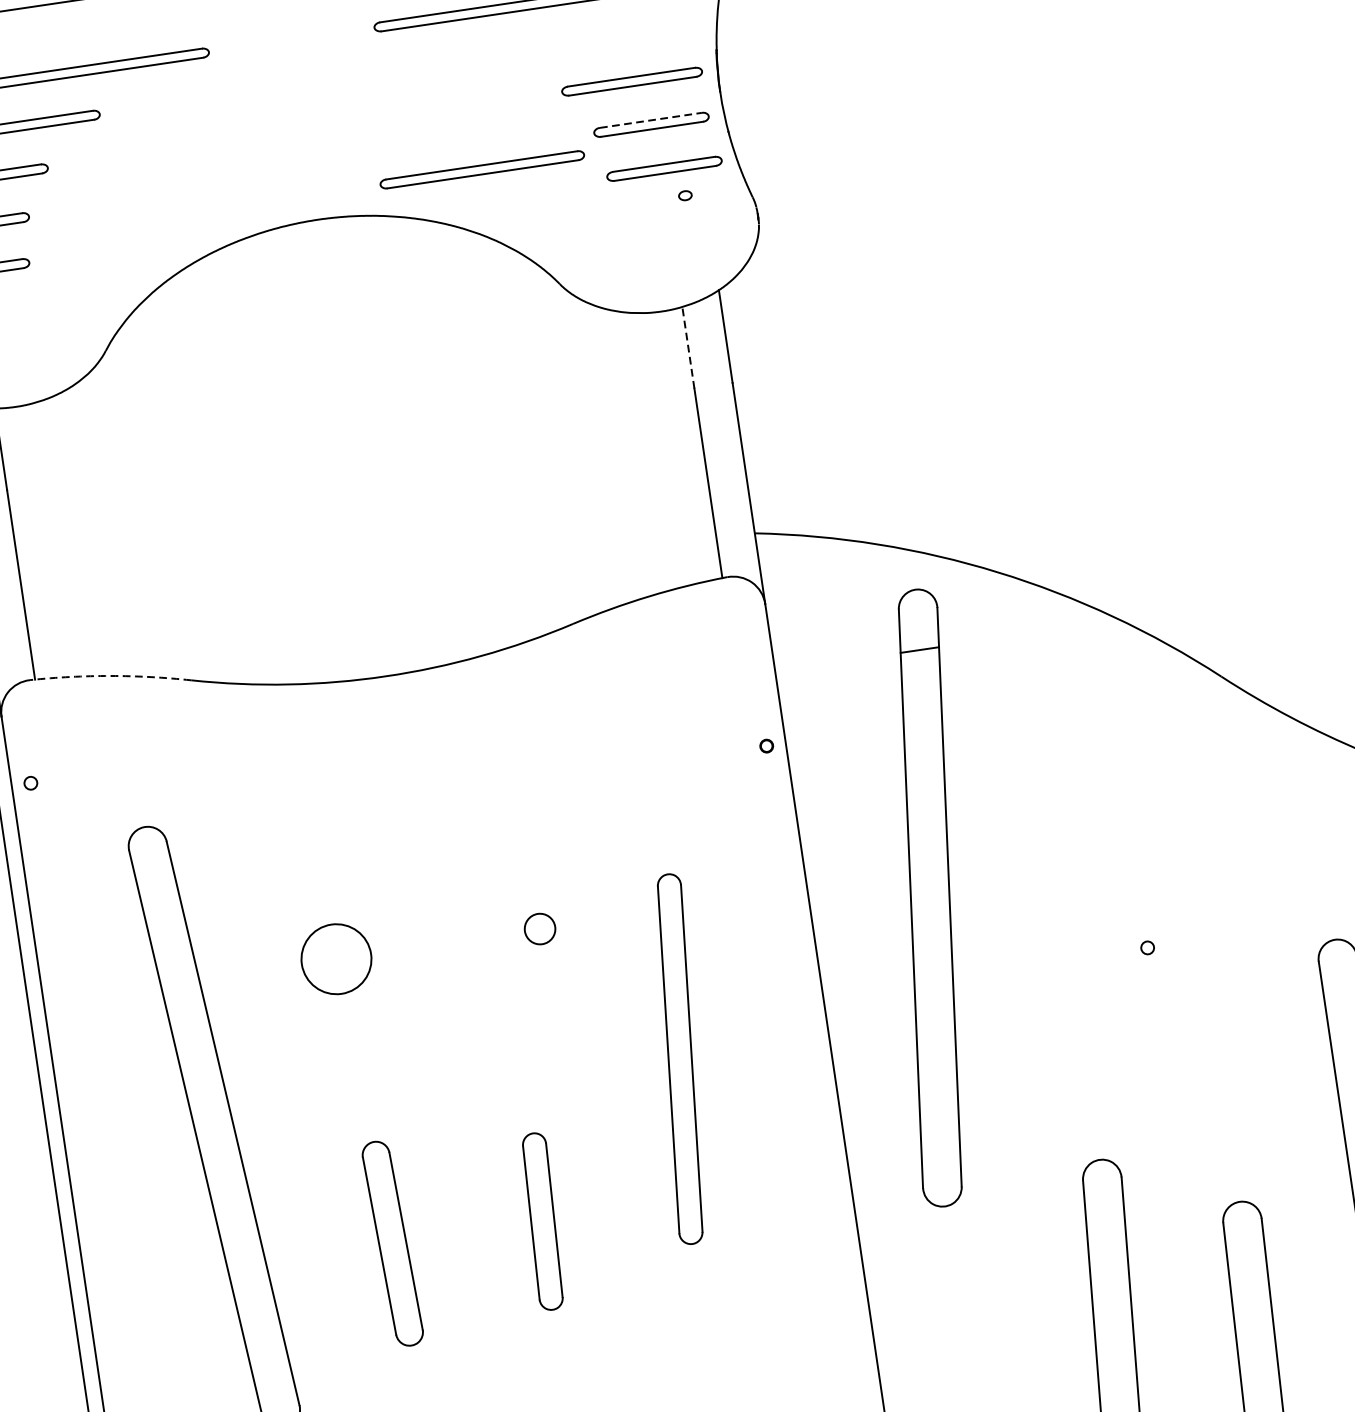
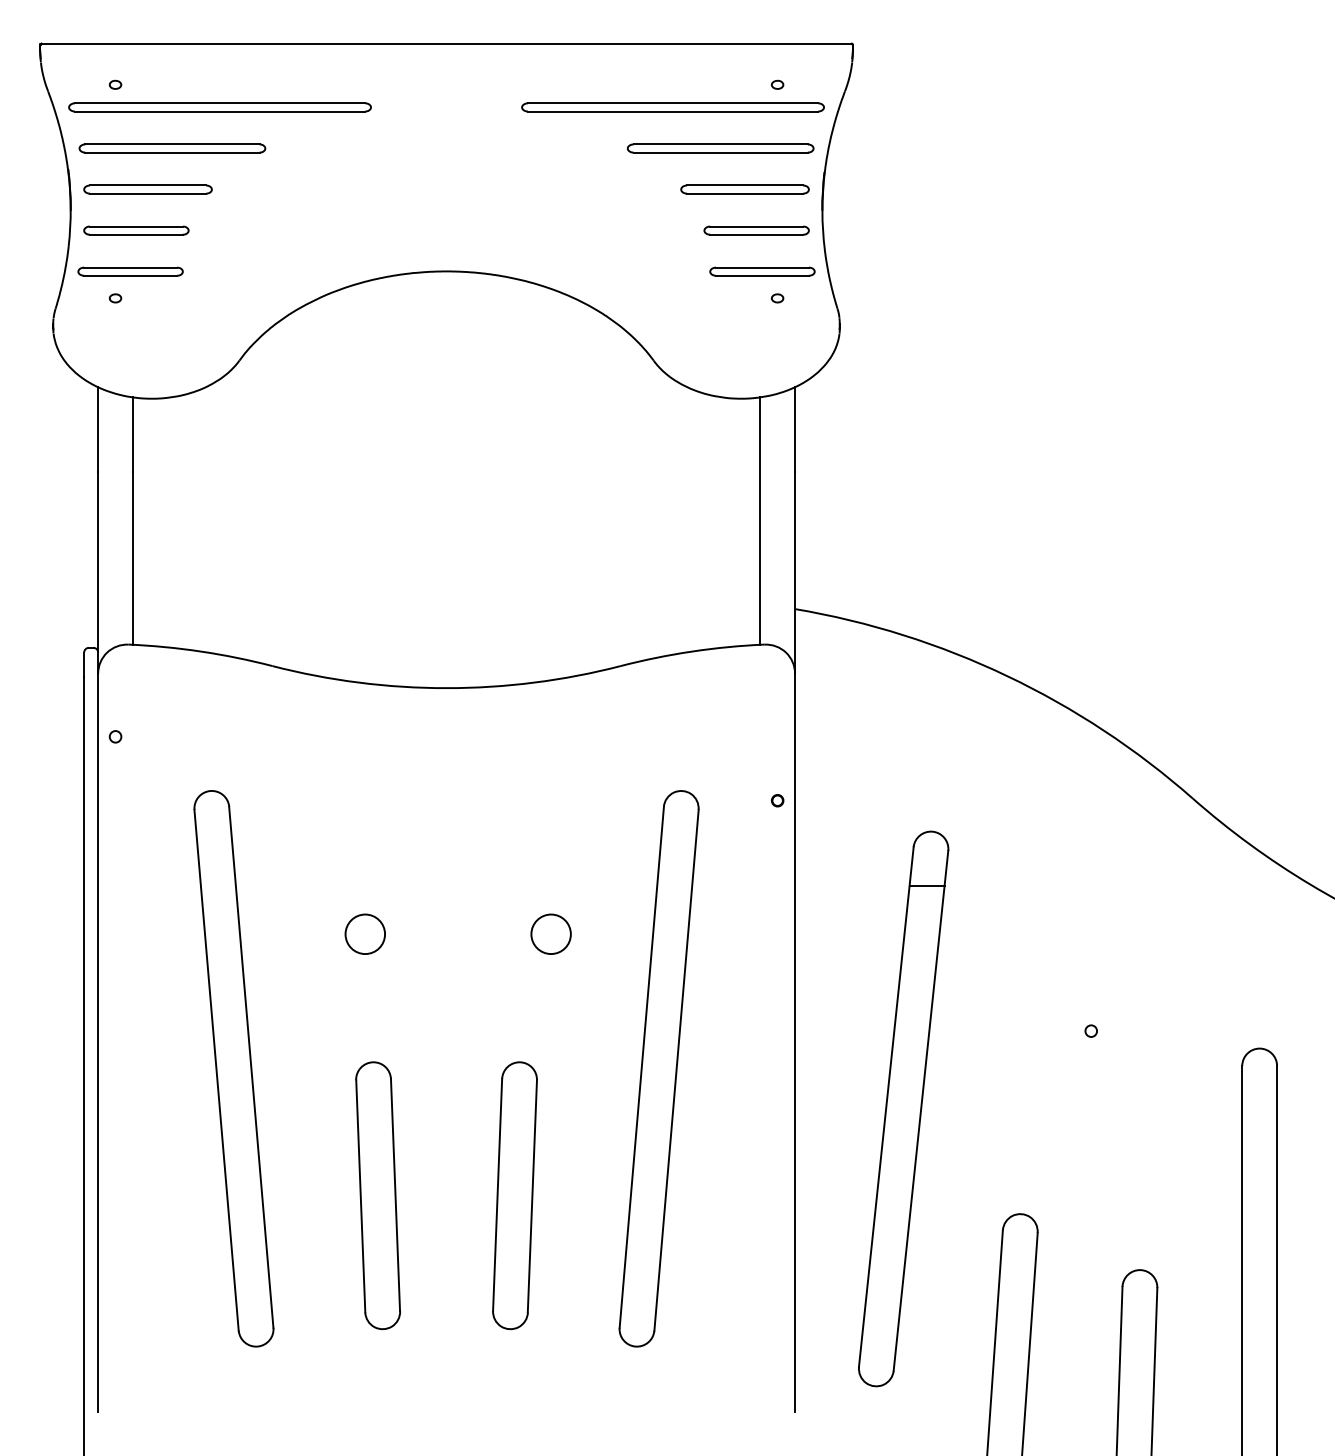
line: (651, 120) -> (757, 226), dashed -> solid
part: (482, 169) -> (720, 148), moved
line: (688, 347) -> (760, 434), dashed -> solid
arc: (110, 676) -> (200, 651), dashed -> solid
part: (930, 897) -> (903, 1108), moved
circle: (539, 928) -> (550, 933), size x1.43
circle: (336, 959) -> (365, 934), size x0.62
part: (679, 1058) -> (658, 1068), size x1.67
part: (542, 1221) -> (514, 1195), size x1.67
part: (392, 1243) -> (377, 1195), size x1.43

